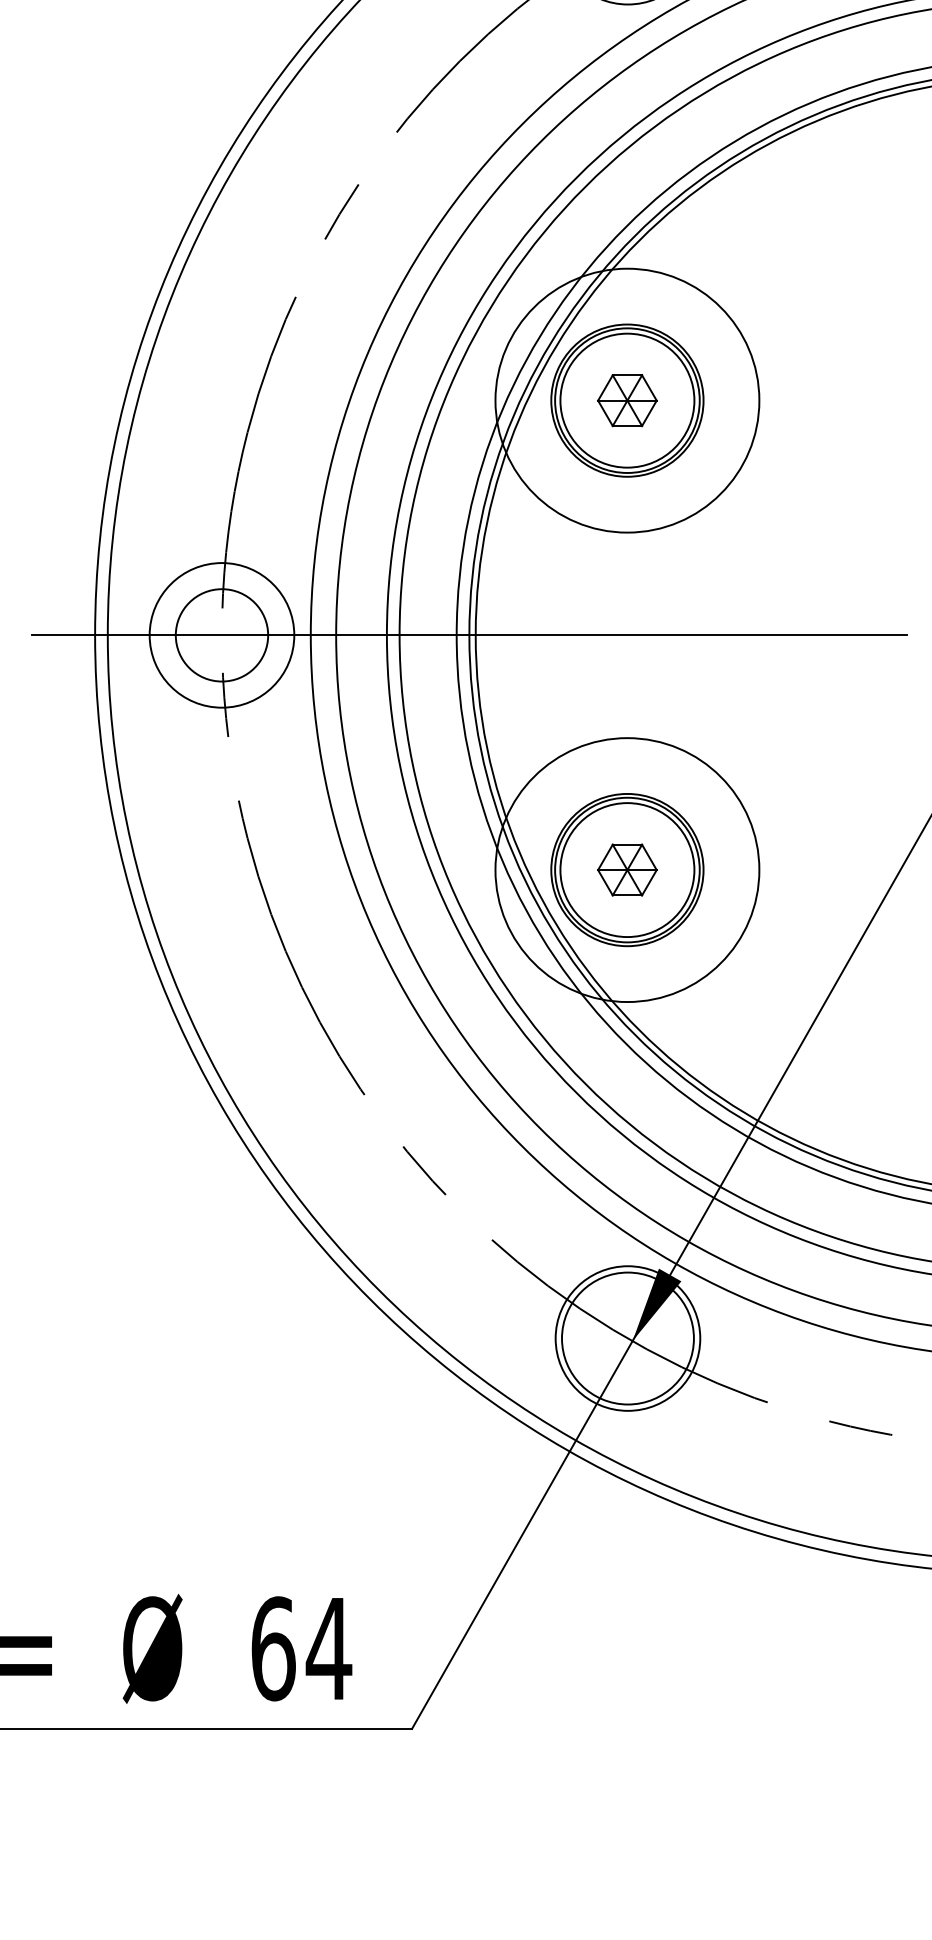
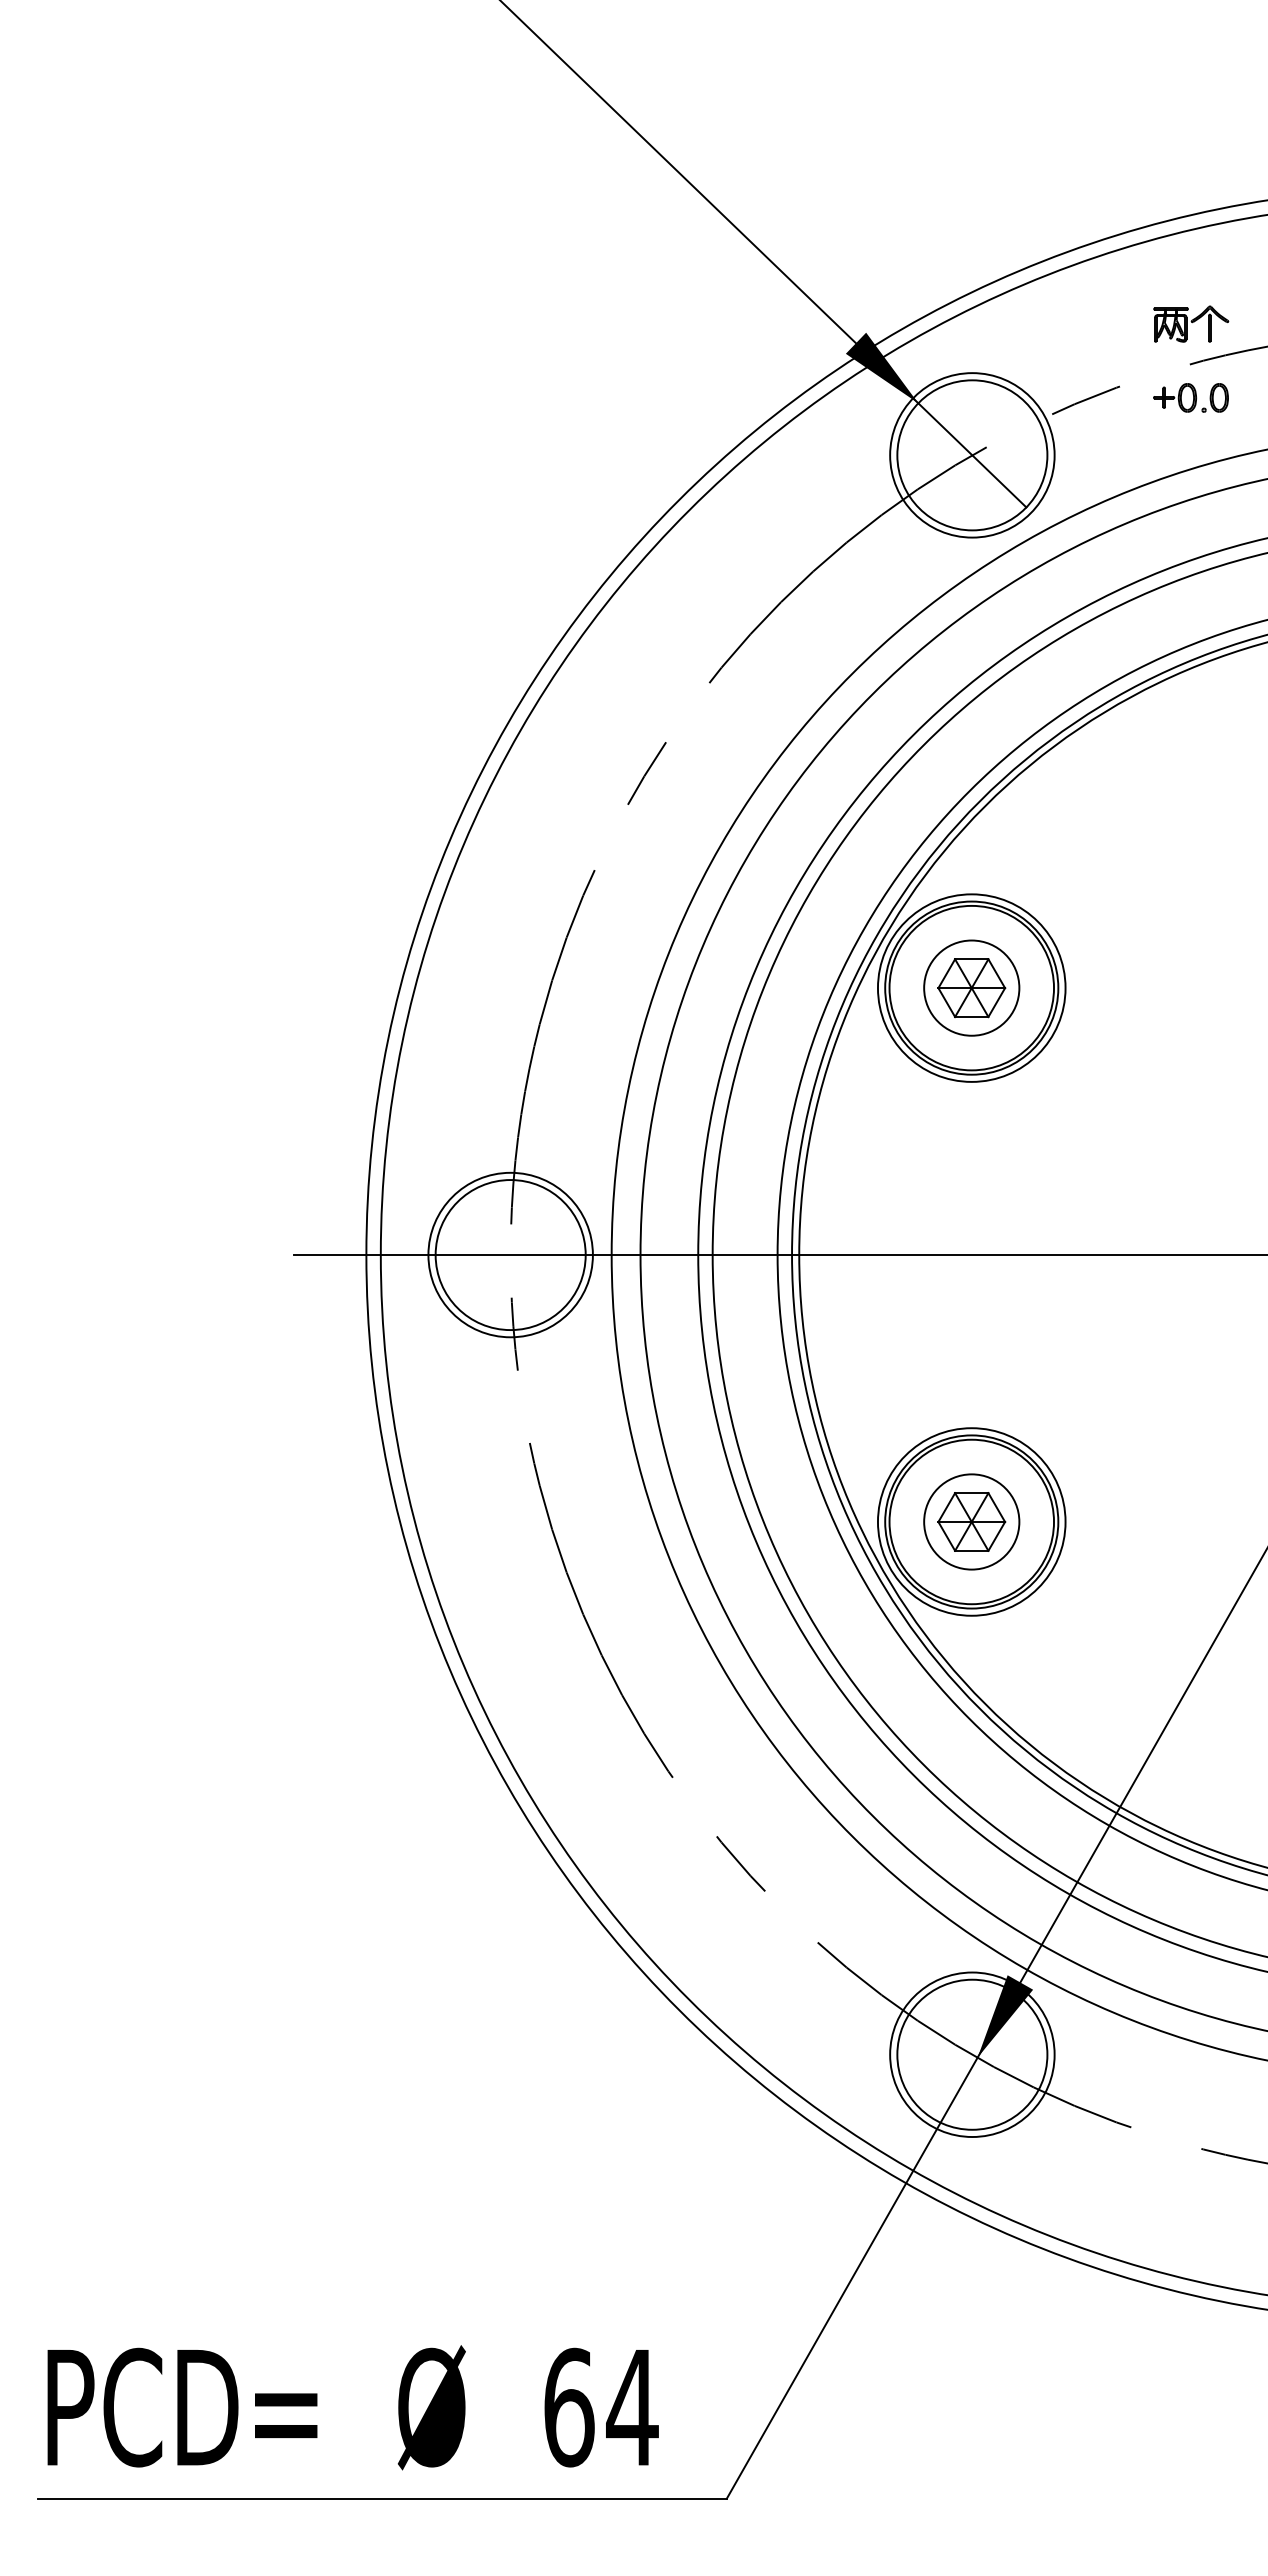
circle: (627, 400) -> (971, 987), size x0.62
circle: (627, 400) -> (971, 987), size x0.62
circle: (221, 635) -> (510, 1255), size x1.43
circle: (627, 869) -> (971, 1521), size x0.62
circle: (627, 869) -> (971, 1521), size x0.62

